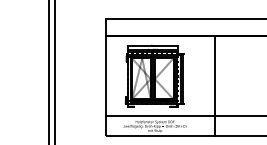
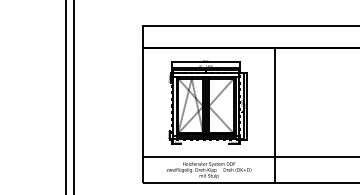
line: (215, 85) -> (275, 115), moved

